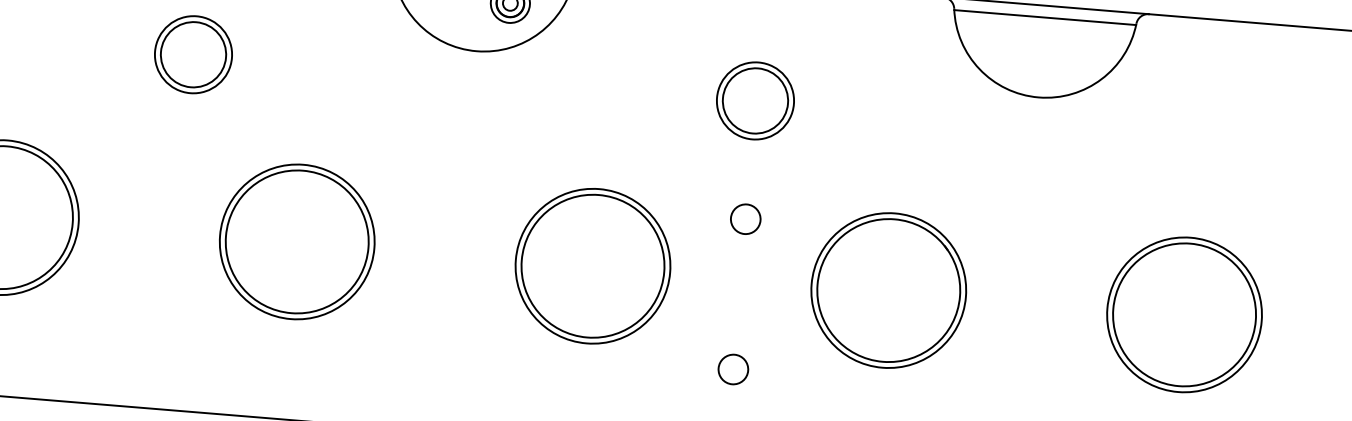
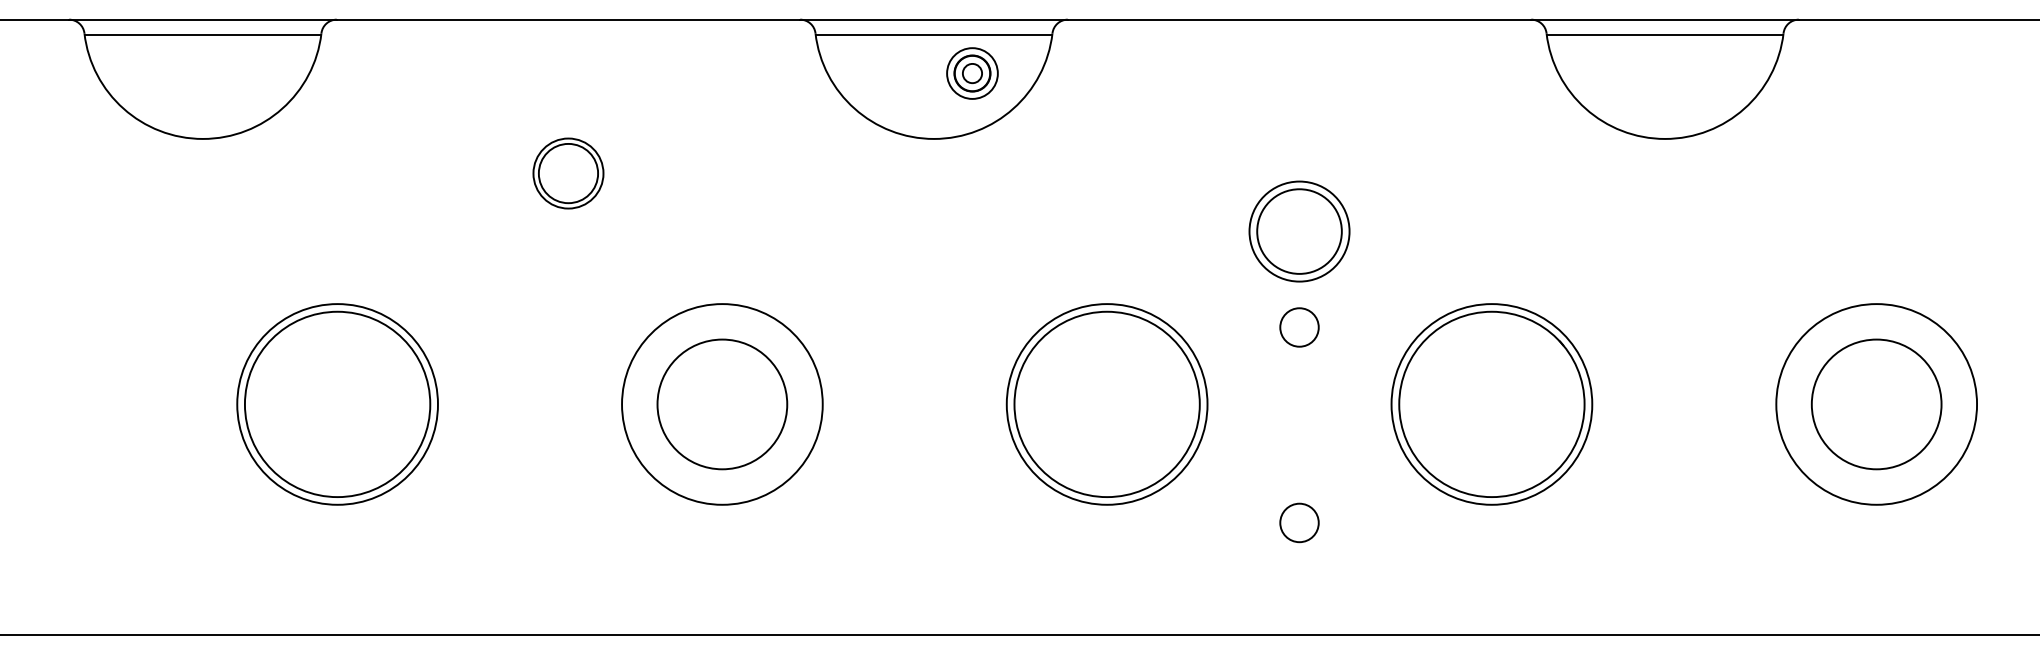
part: (193, 54) -> (568, 173), size x0.7
part: (755, 100) -> (1299, 231), moved
circle: (297, 241) -> (722, 404), size x0.7
circle: (1184, 314) -> (1876, 404), size x0.7

